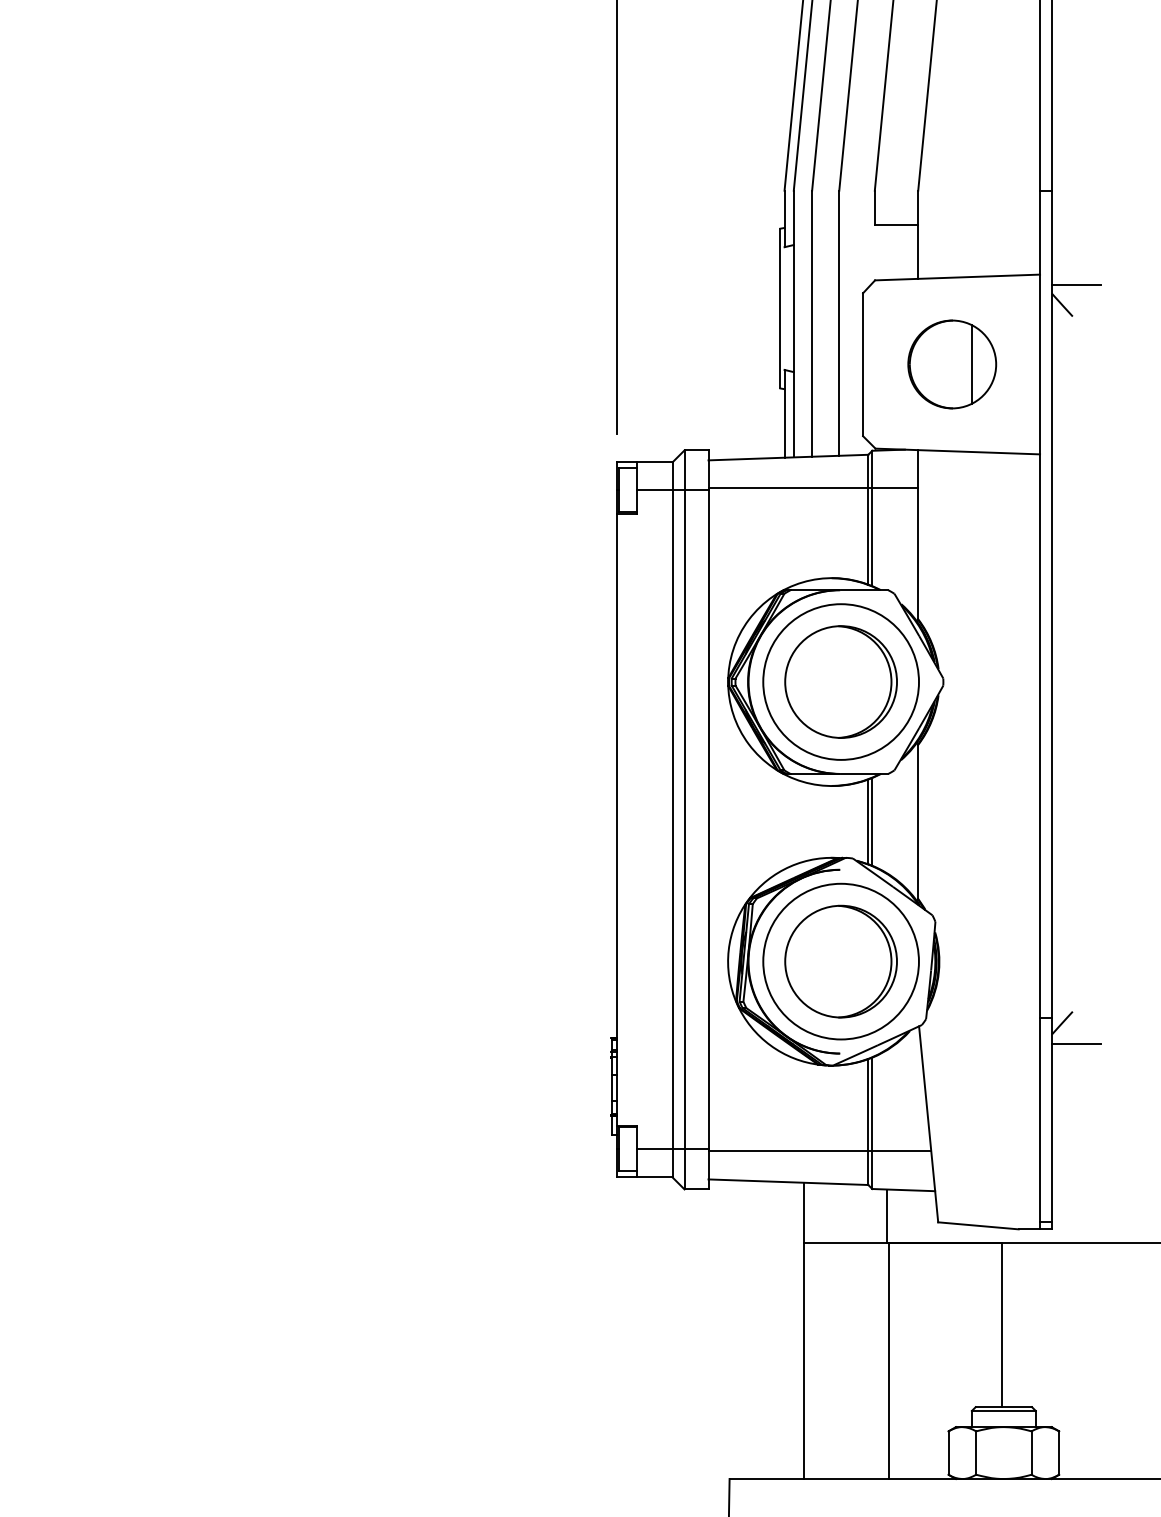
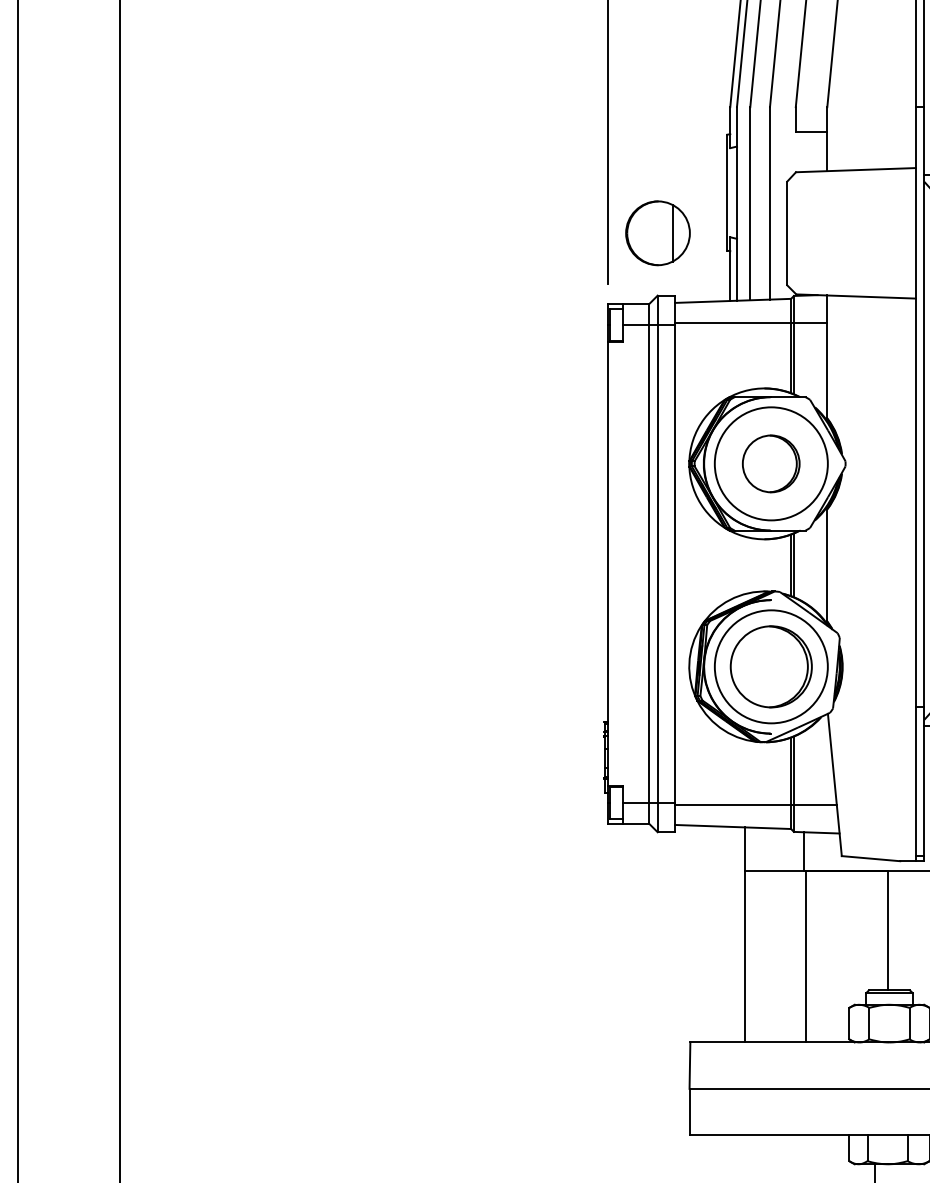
part: (951, 364) -> (657, 233), moved
part: (839, 681) -> (770, 463), size x0.7

